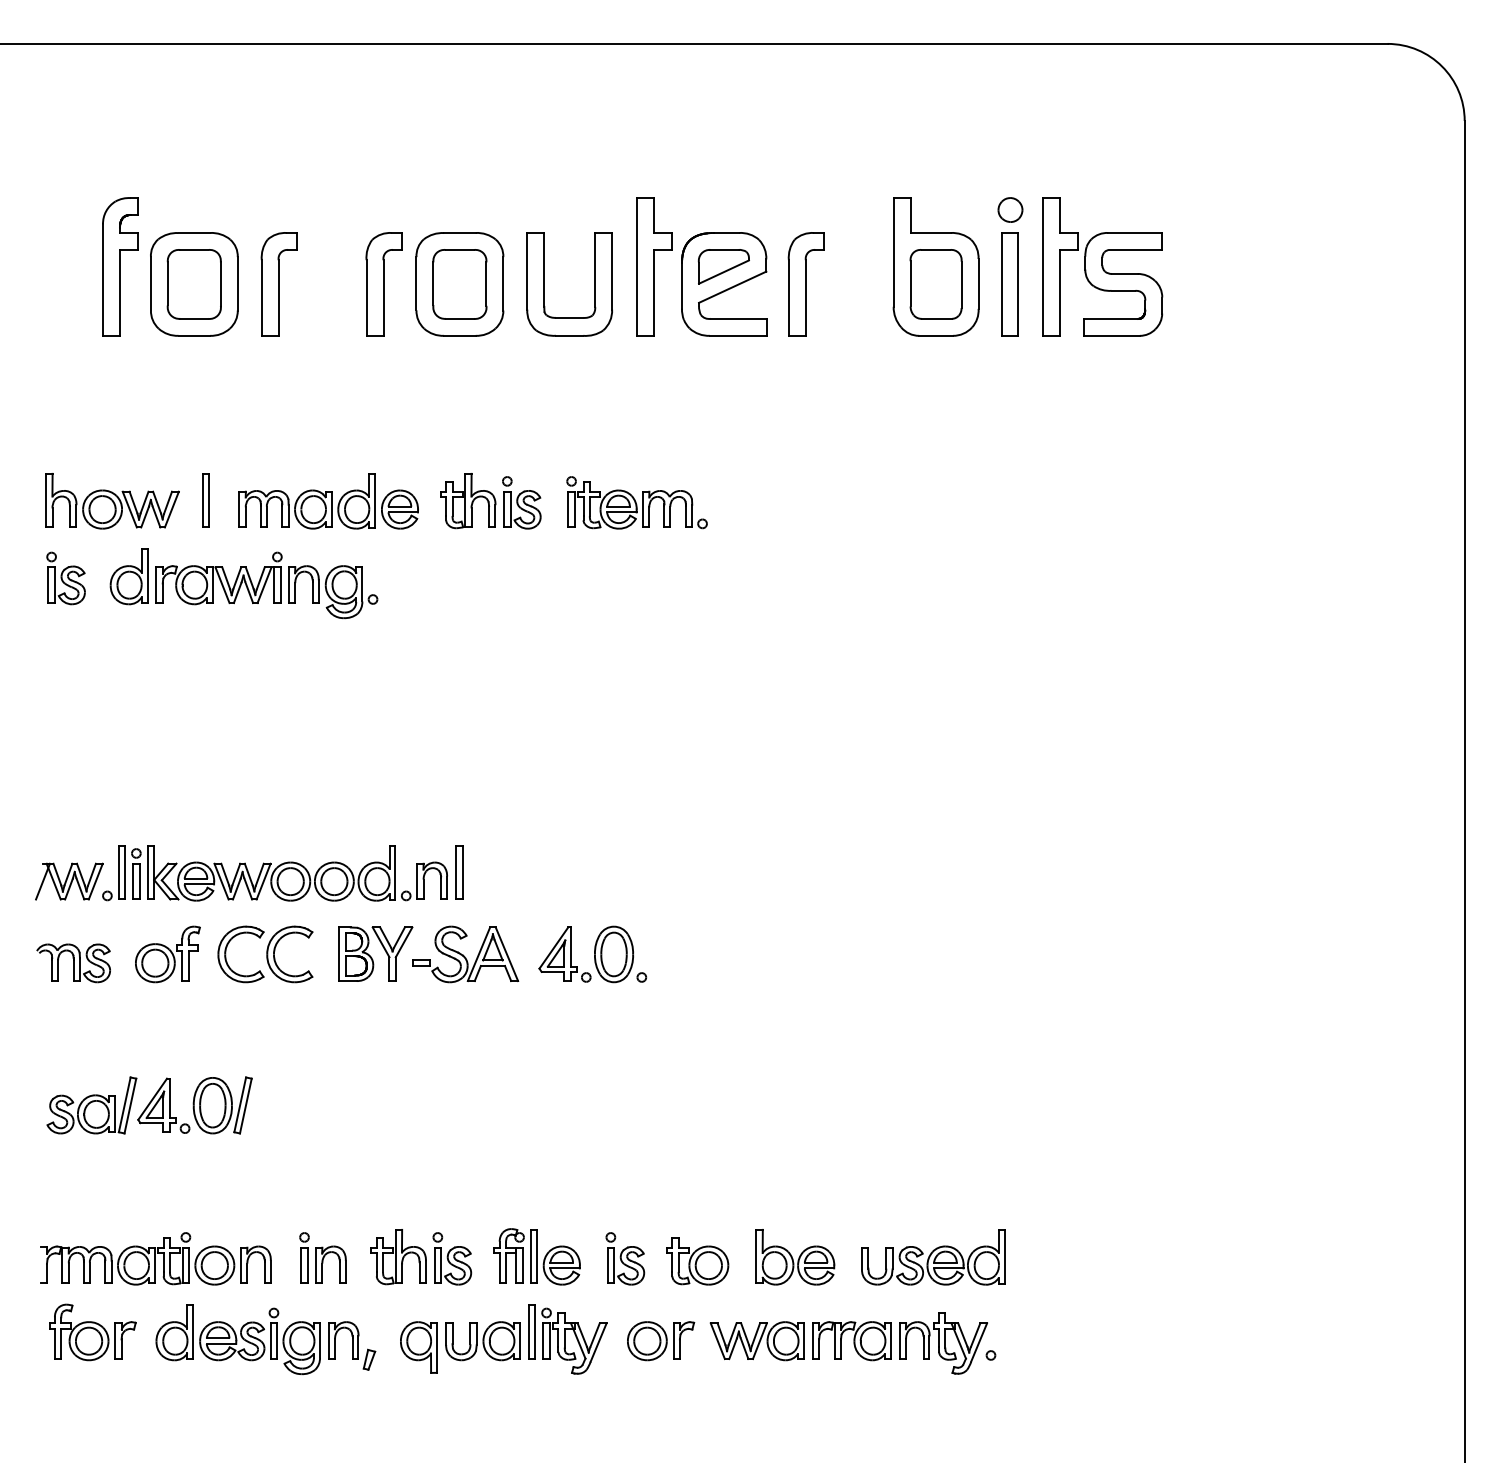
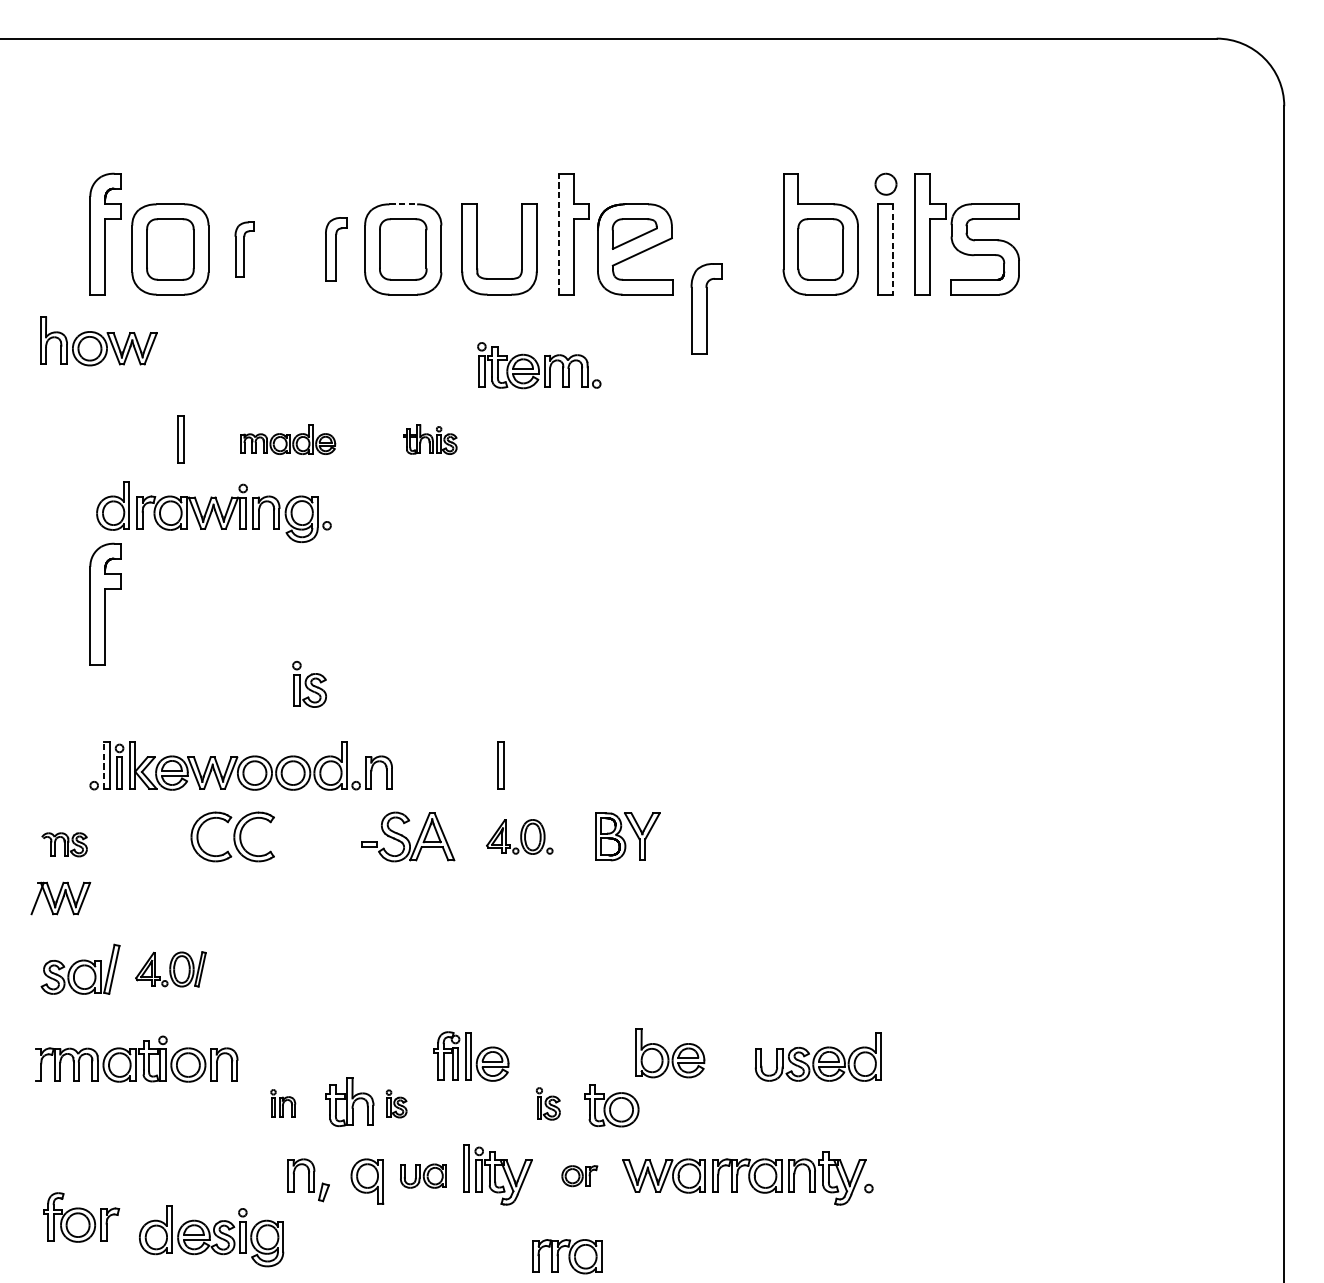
line: (459, 233) -> (402, 204), solid -> dashed
line: (637, 266) -> (558, 233), solid -> dashed
part: (278, 284) -> (244, 249), size x0.6
part: (383, 284) -> (336, 249), size x0.7
part: (805, 284) -> (706, 309), moved
line: (1018, 284) -> (893, 249), solid -> dashed
part: (112, 501) -> (98, 341), moved
part: (328, 501) -> (288, 439), size x0.6
part: (490, 501) -> (430, 439), size x0.6
part: (636, 502) -> (538, 365), moved
part: (65, 578) -> (309, 684), moved
part: (120, 688) -> (105, 603), added
line: (118, 872) -> (103, 765), solid -> dashed
part: (459, 872) -> (501, 765), moved
part: (69, 881) -> (60, 898), moved
part: (375, 953) -> (627, 836), moved
part: (167, 954) -> (146, 837), removed
part: (592, 954) -> (519, 837), size x0.7
part: (73, 963) -> (64, 844), size x0.7
part: (194, 1105) -> (170, 969), size x0.7
part: (536, 1256) -> (470, 1056), moved
part: (322, 1257) -> (282, 1102), size x0.6
part: (795, 1257) -> (670, 1053), moved
part: (933, 1257) -> (818, 1057), moved
part: (155, 1258) -> (136, 1058), moved
part: (452, 1258) -> (396, 1103), size x0.6
part: (625, 1258) -> (548, 1103), size x0.7
part: (92, 1332) -> (81, 1217), moved
part: (237, 1339) -> (210, 1235), moved
part: (482, 1341) -> (423, 1176), size x0.7
part: (661, 1341) -> (580, 1176), size x0.6
part: (646, 1433) -> (566, 1257), added

